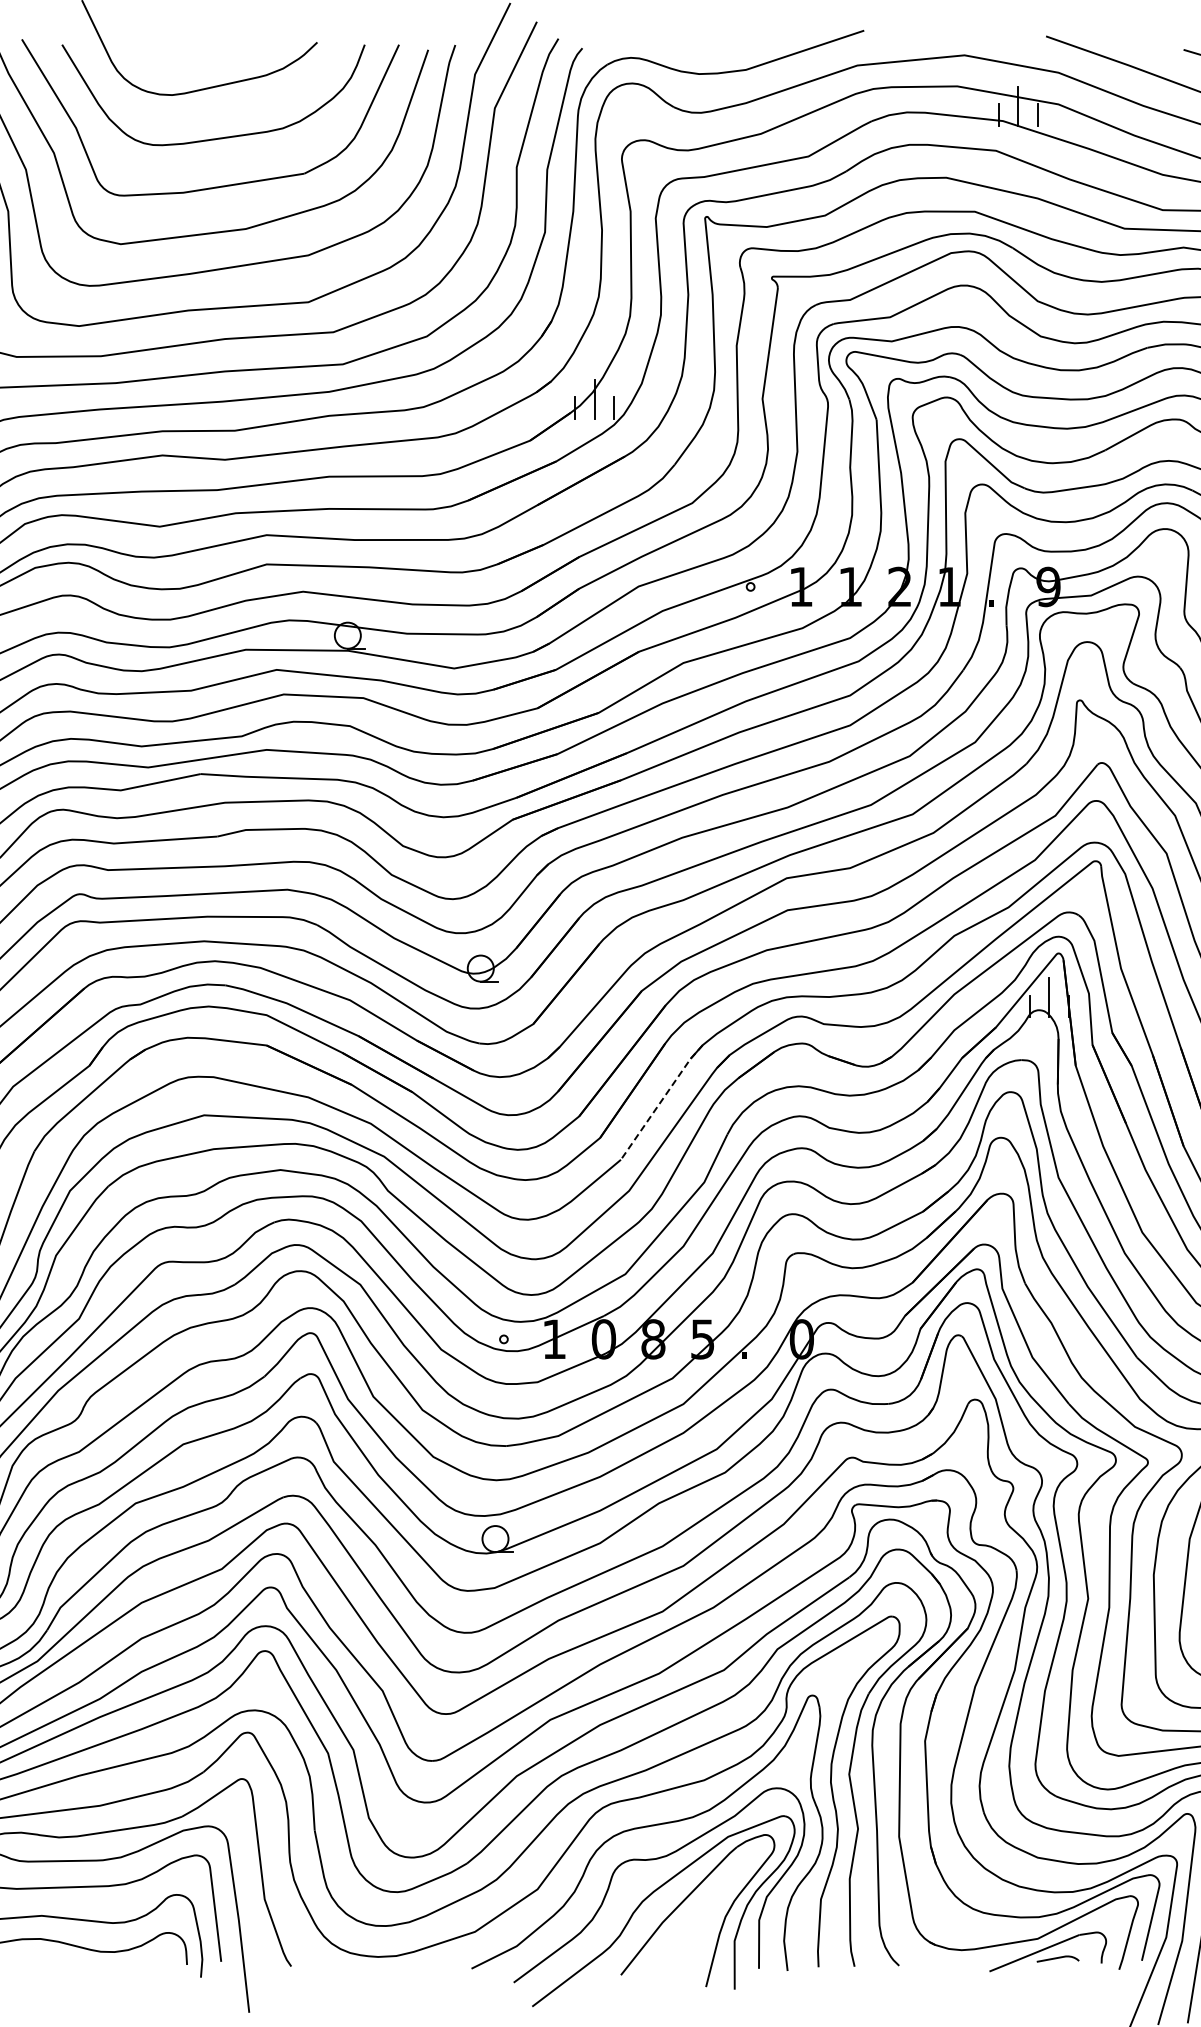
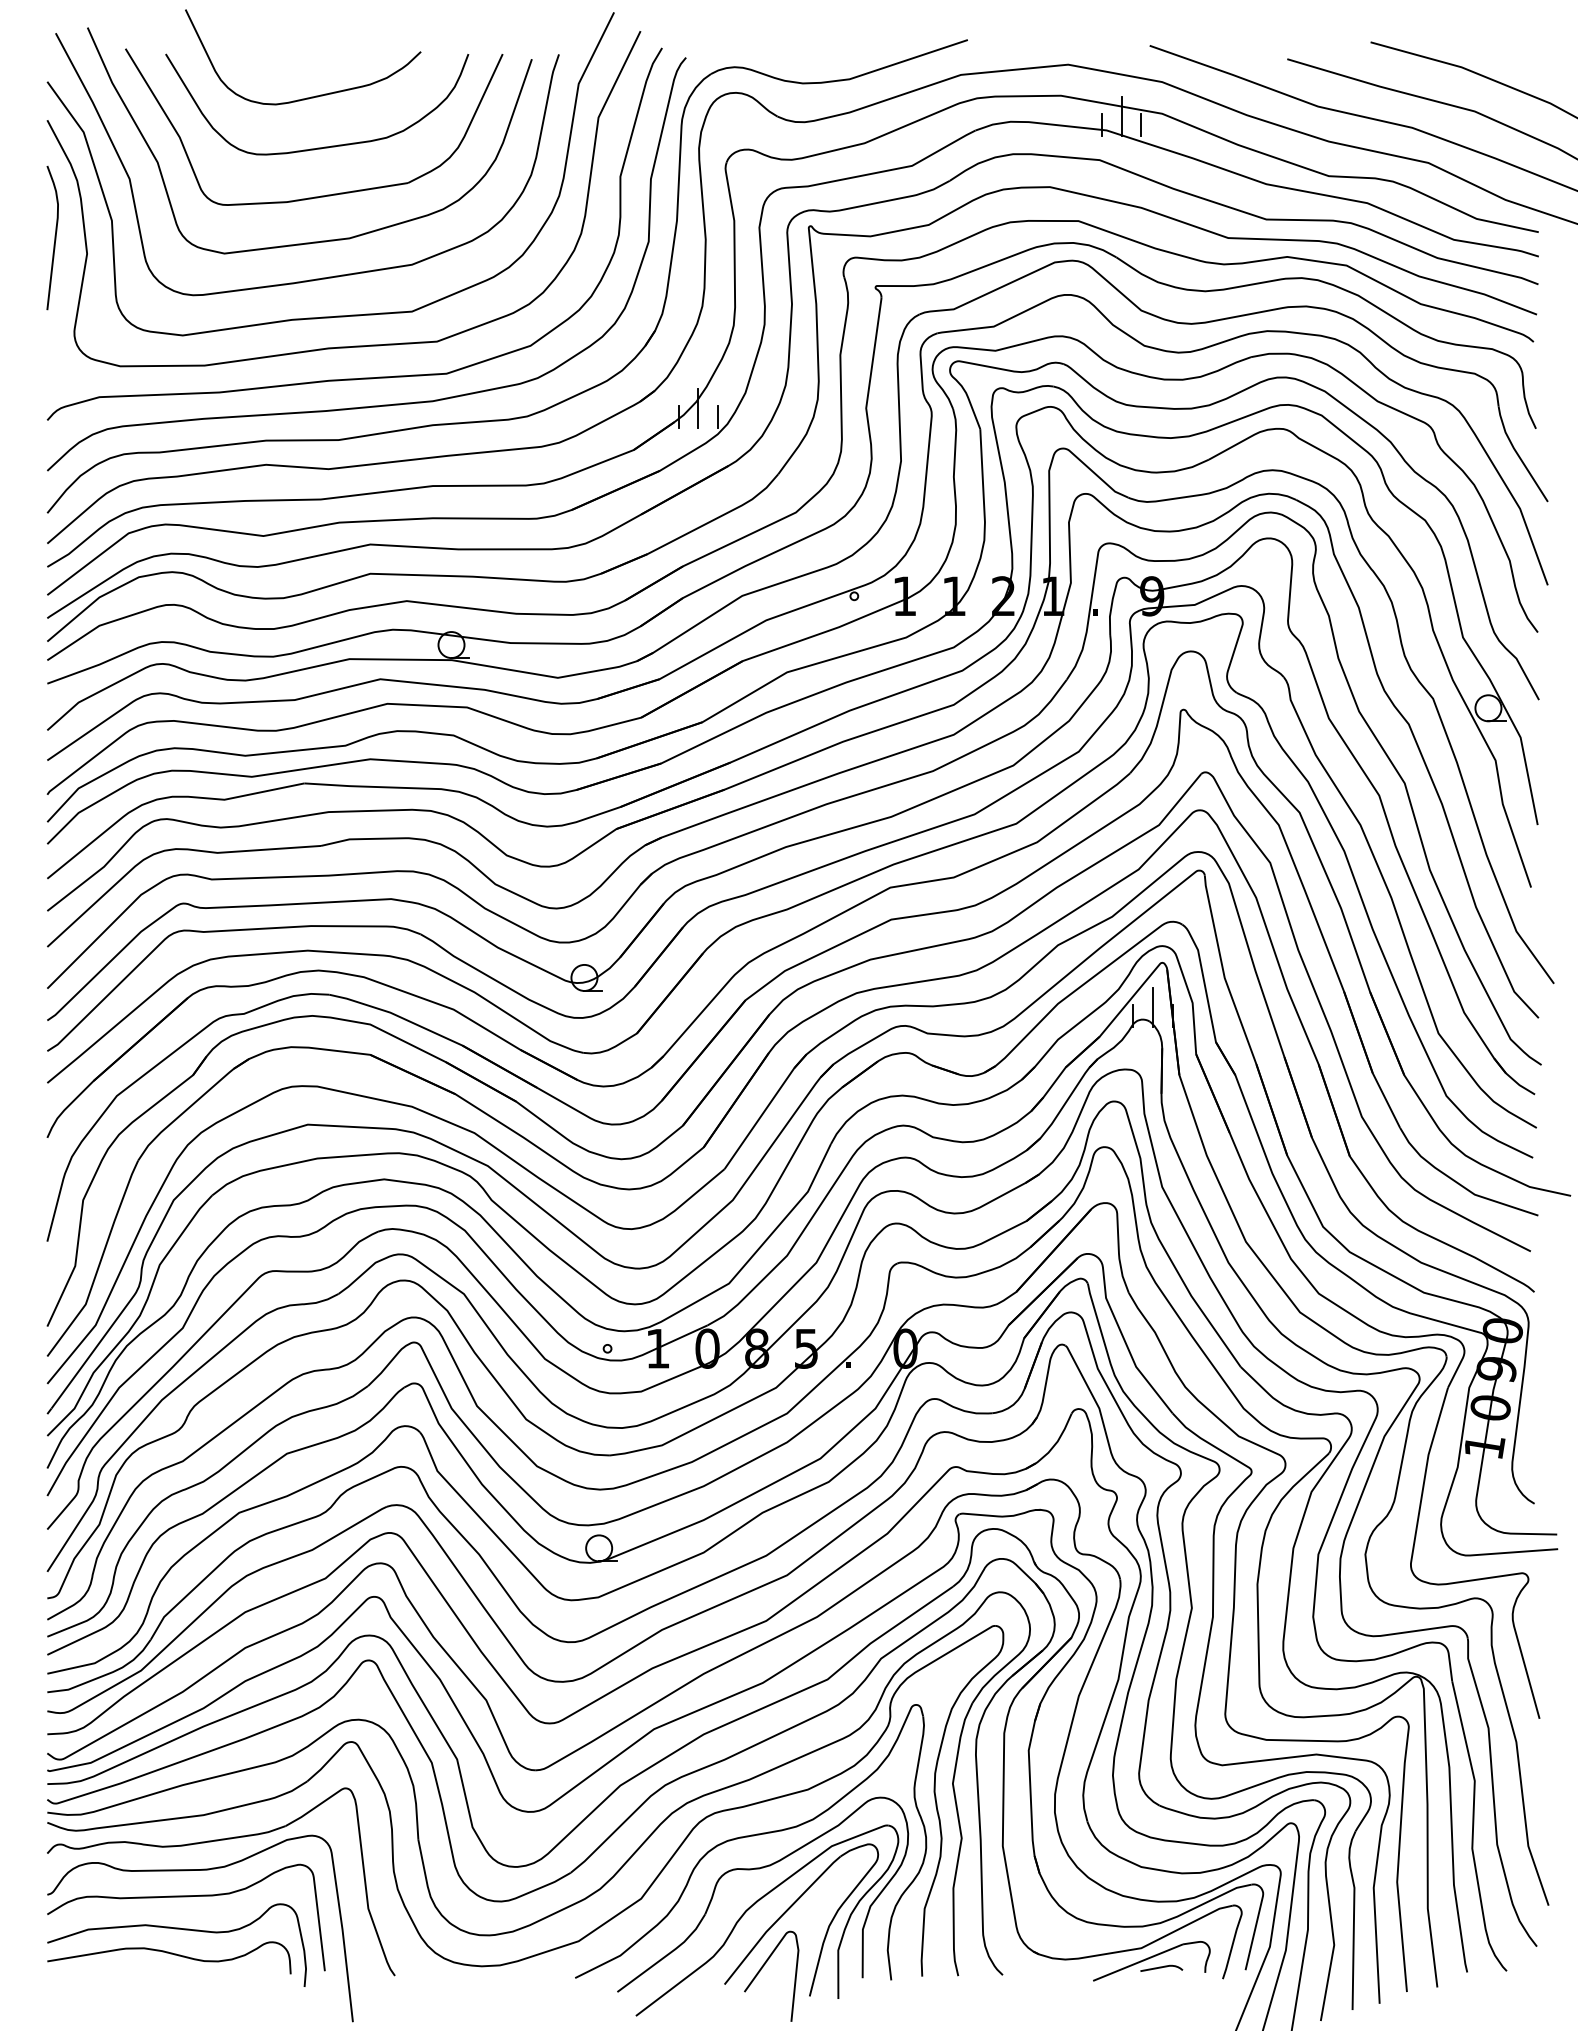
line: (661, 1101) -> (765, 1110), dashed -> solid
curve: (657, 1961) -> (761, 1970), added

